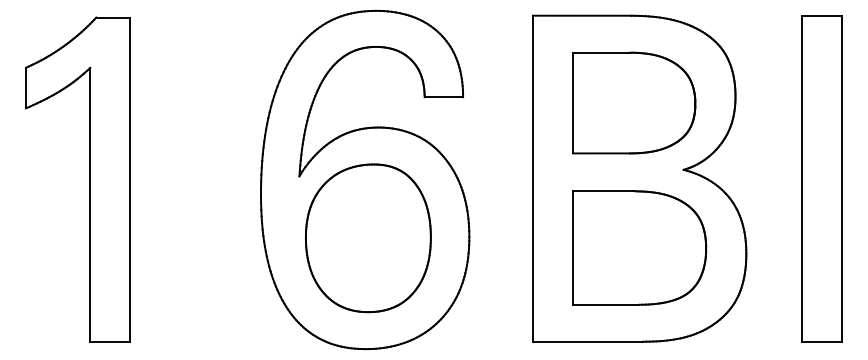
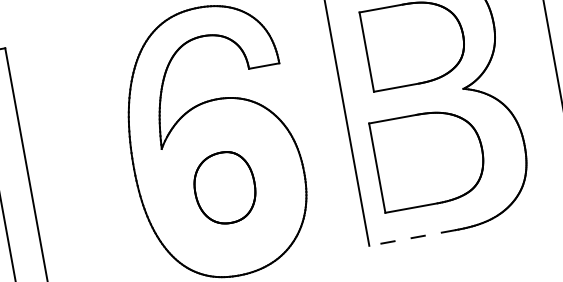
part: (368, 238) -> (225, 188), size x0.6
part: (639, 247) -> (429, 158), moved
line: (587, 341) -> (412, 237), solid -> dashed

